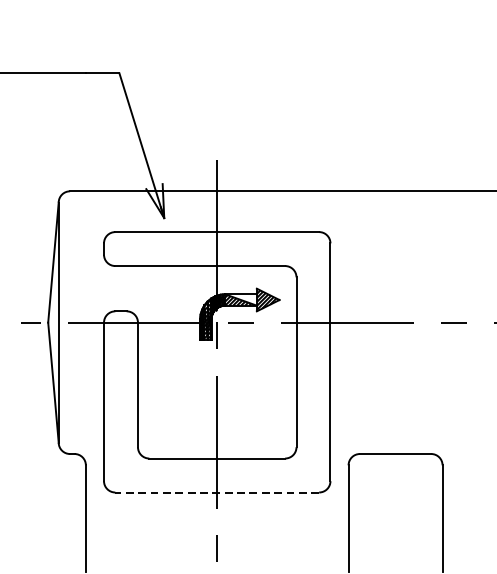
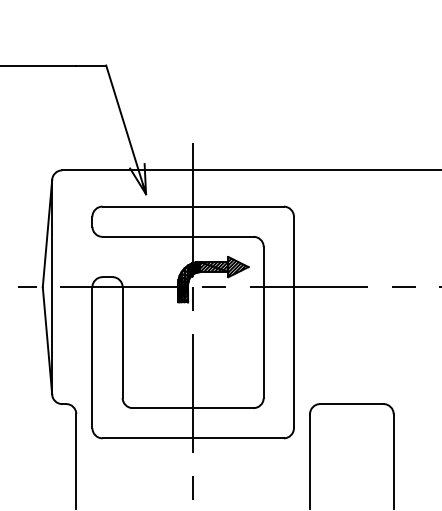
hatch: (242, 299) -> (215, 266), added
line: (217, 492) -> (193, 438), dashed -> solid

